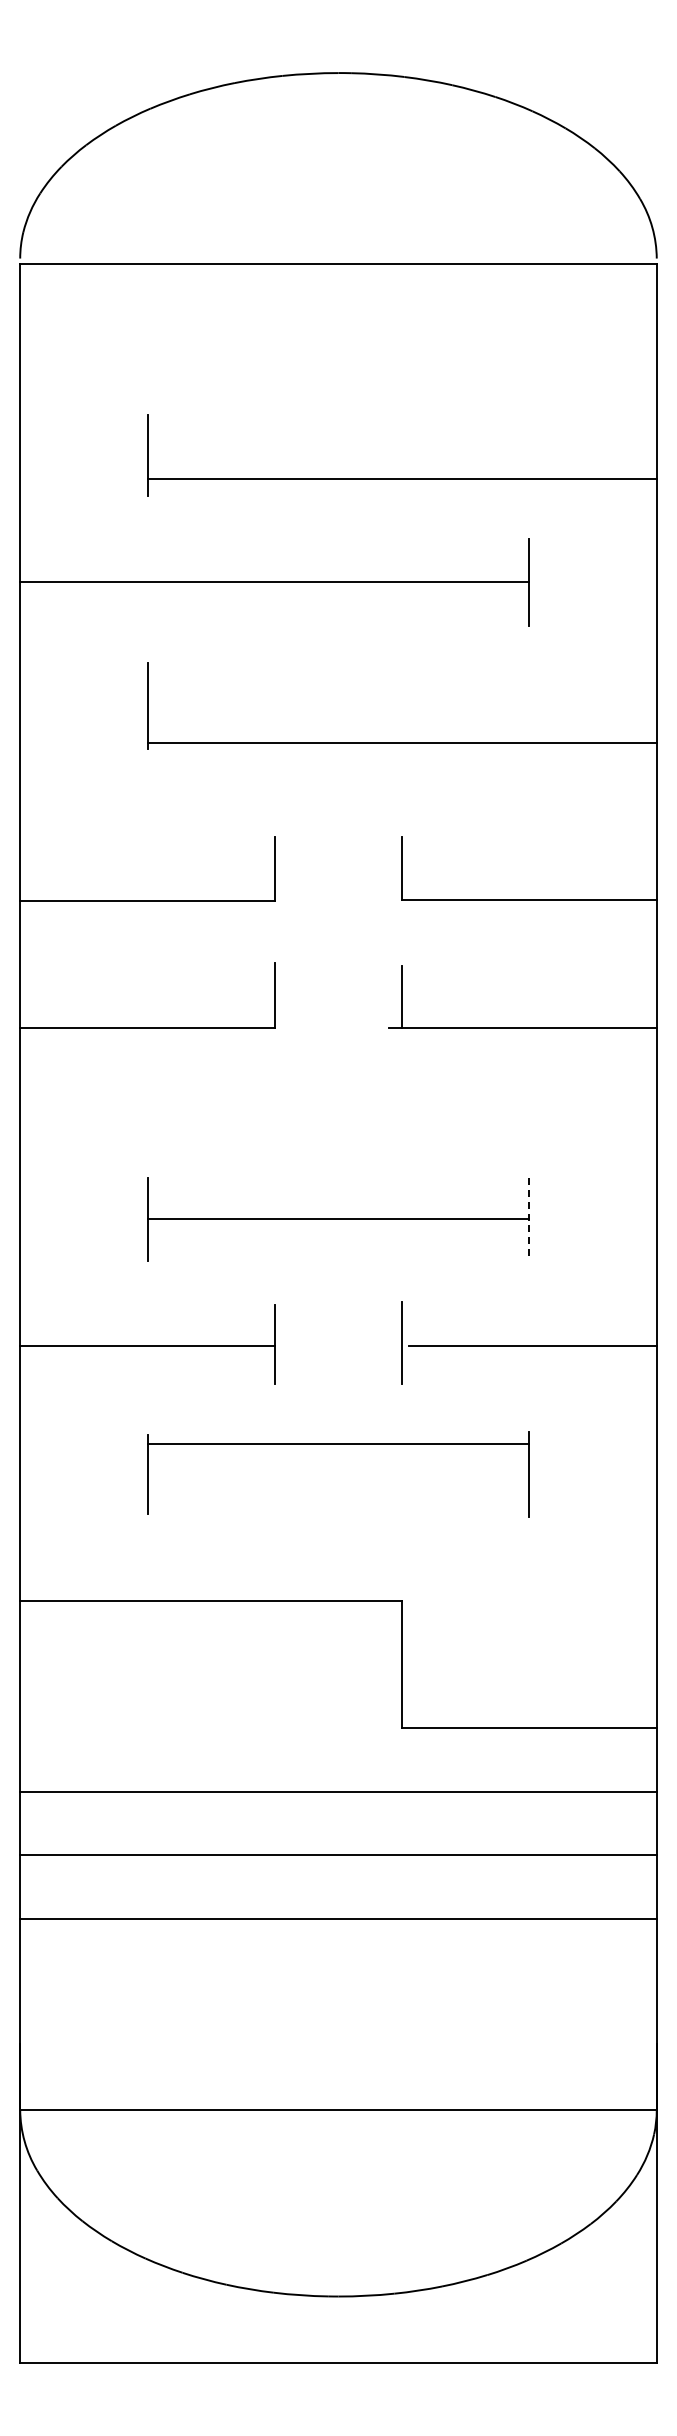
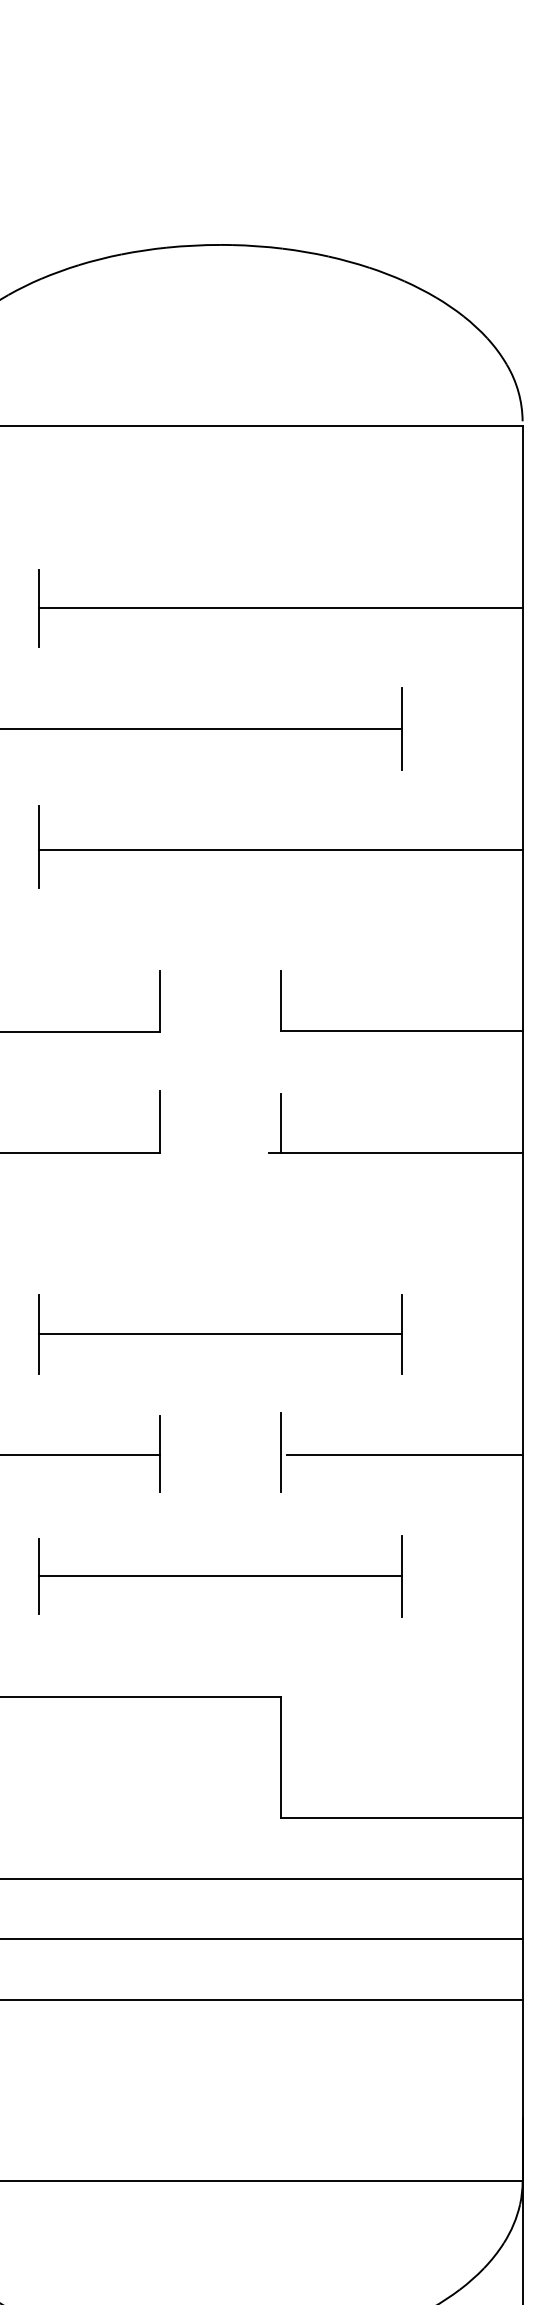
line: (401, 479) -> (279, 608), moved
line: (401, 742) -> (279, 849), moved
line: (529, 1219) -> (401, 1334), dashed -> solid
line: (338, 1443) -> (220, 1576), moved

